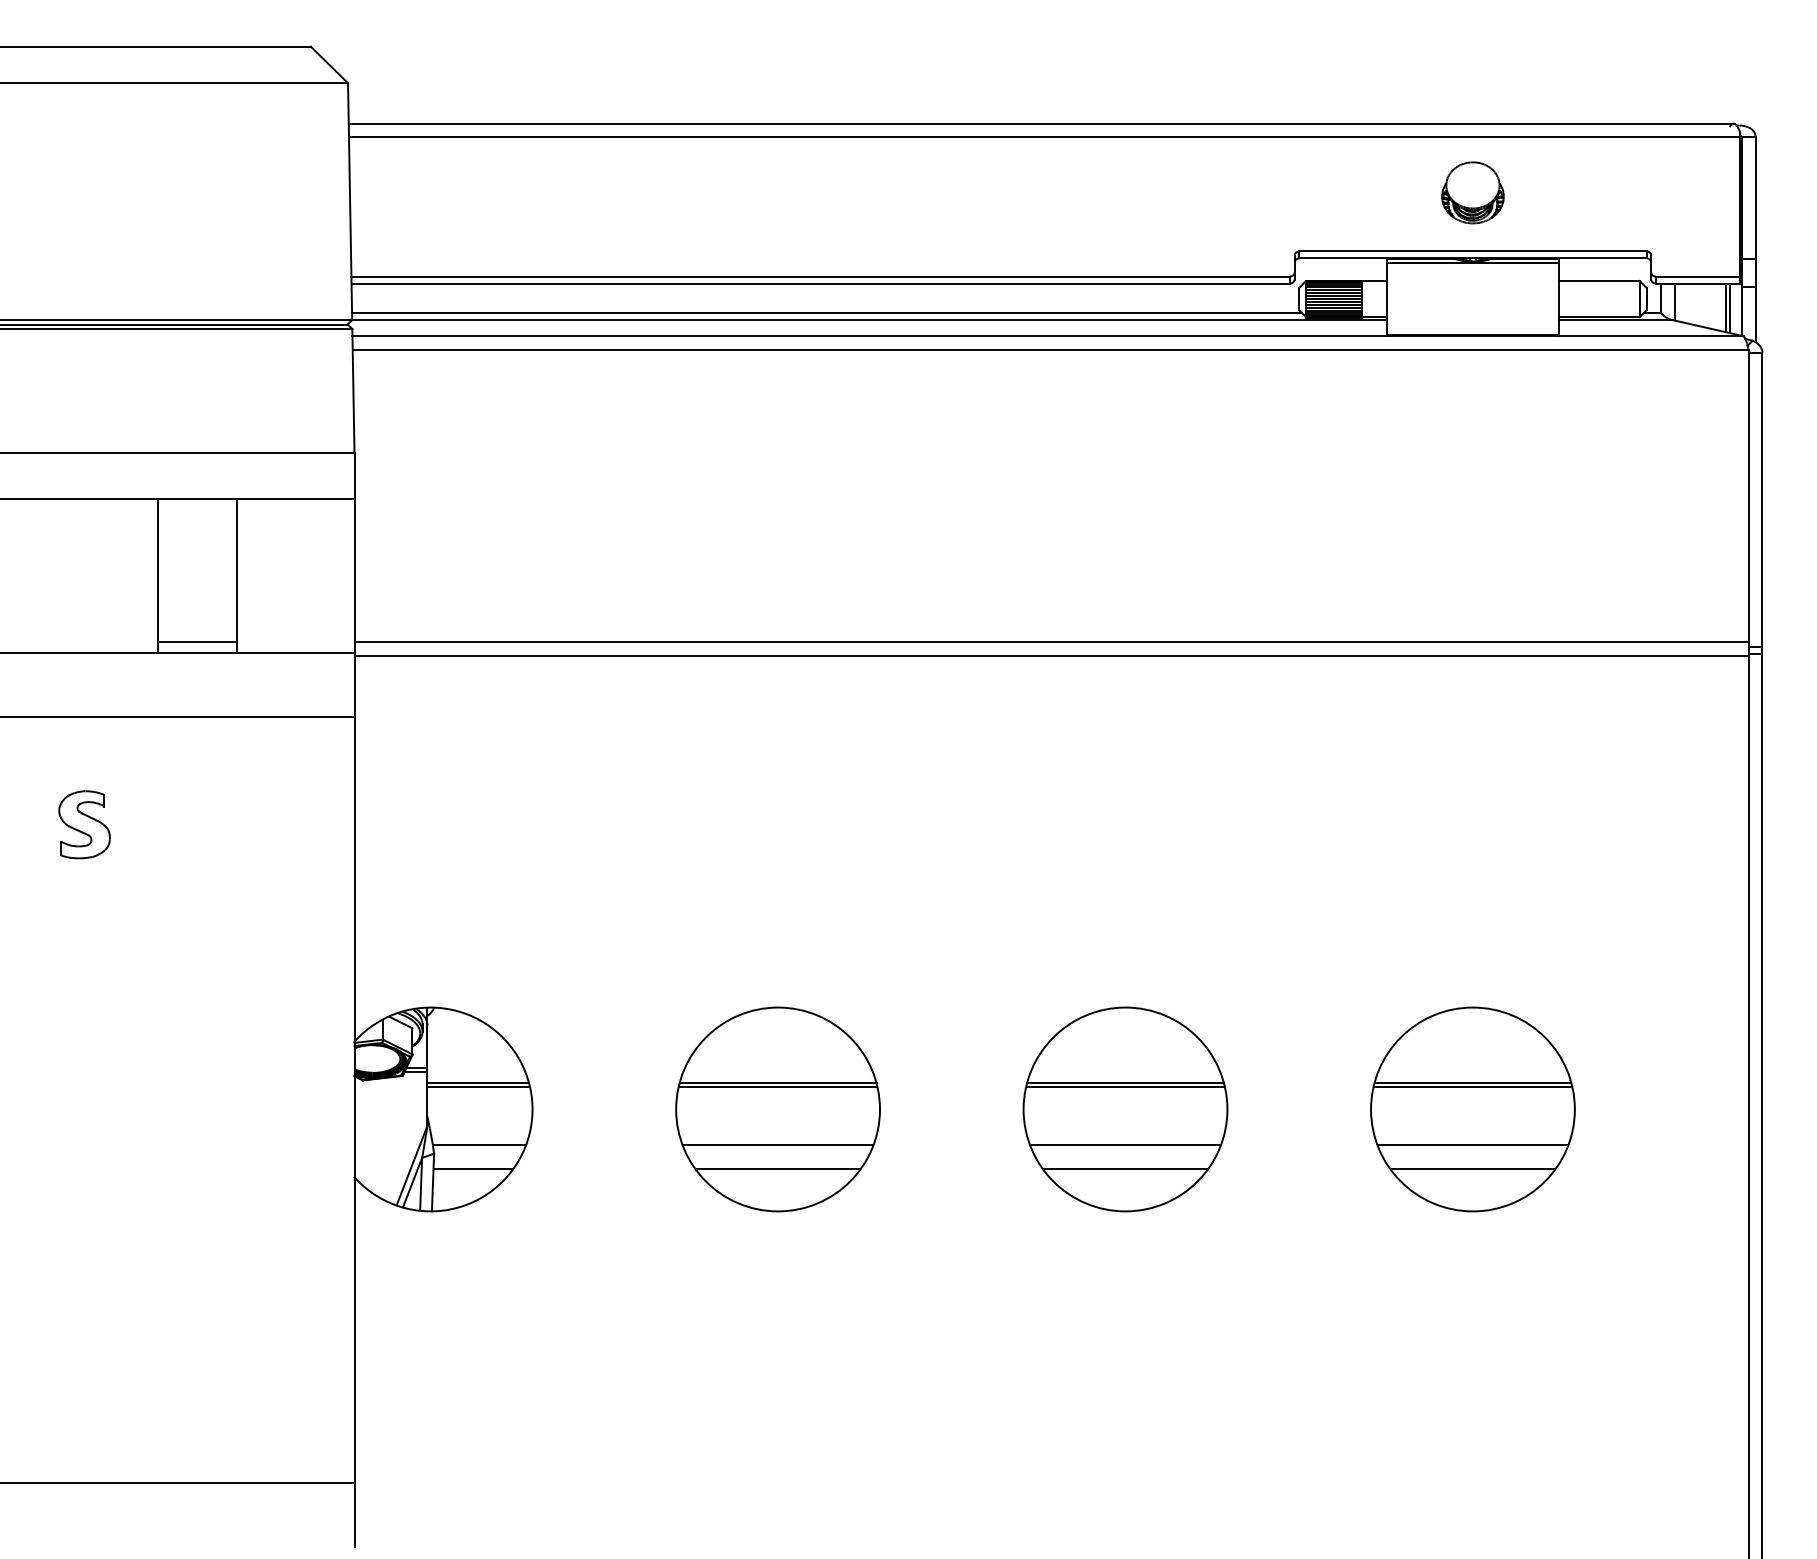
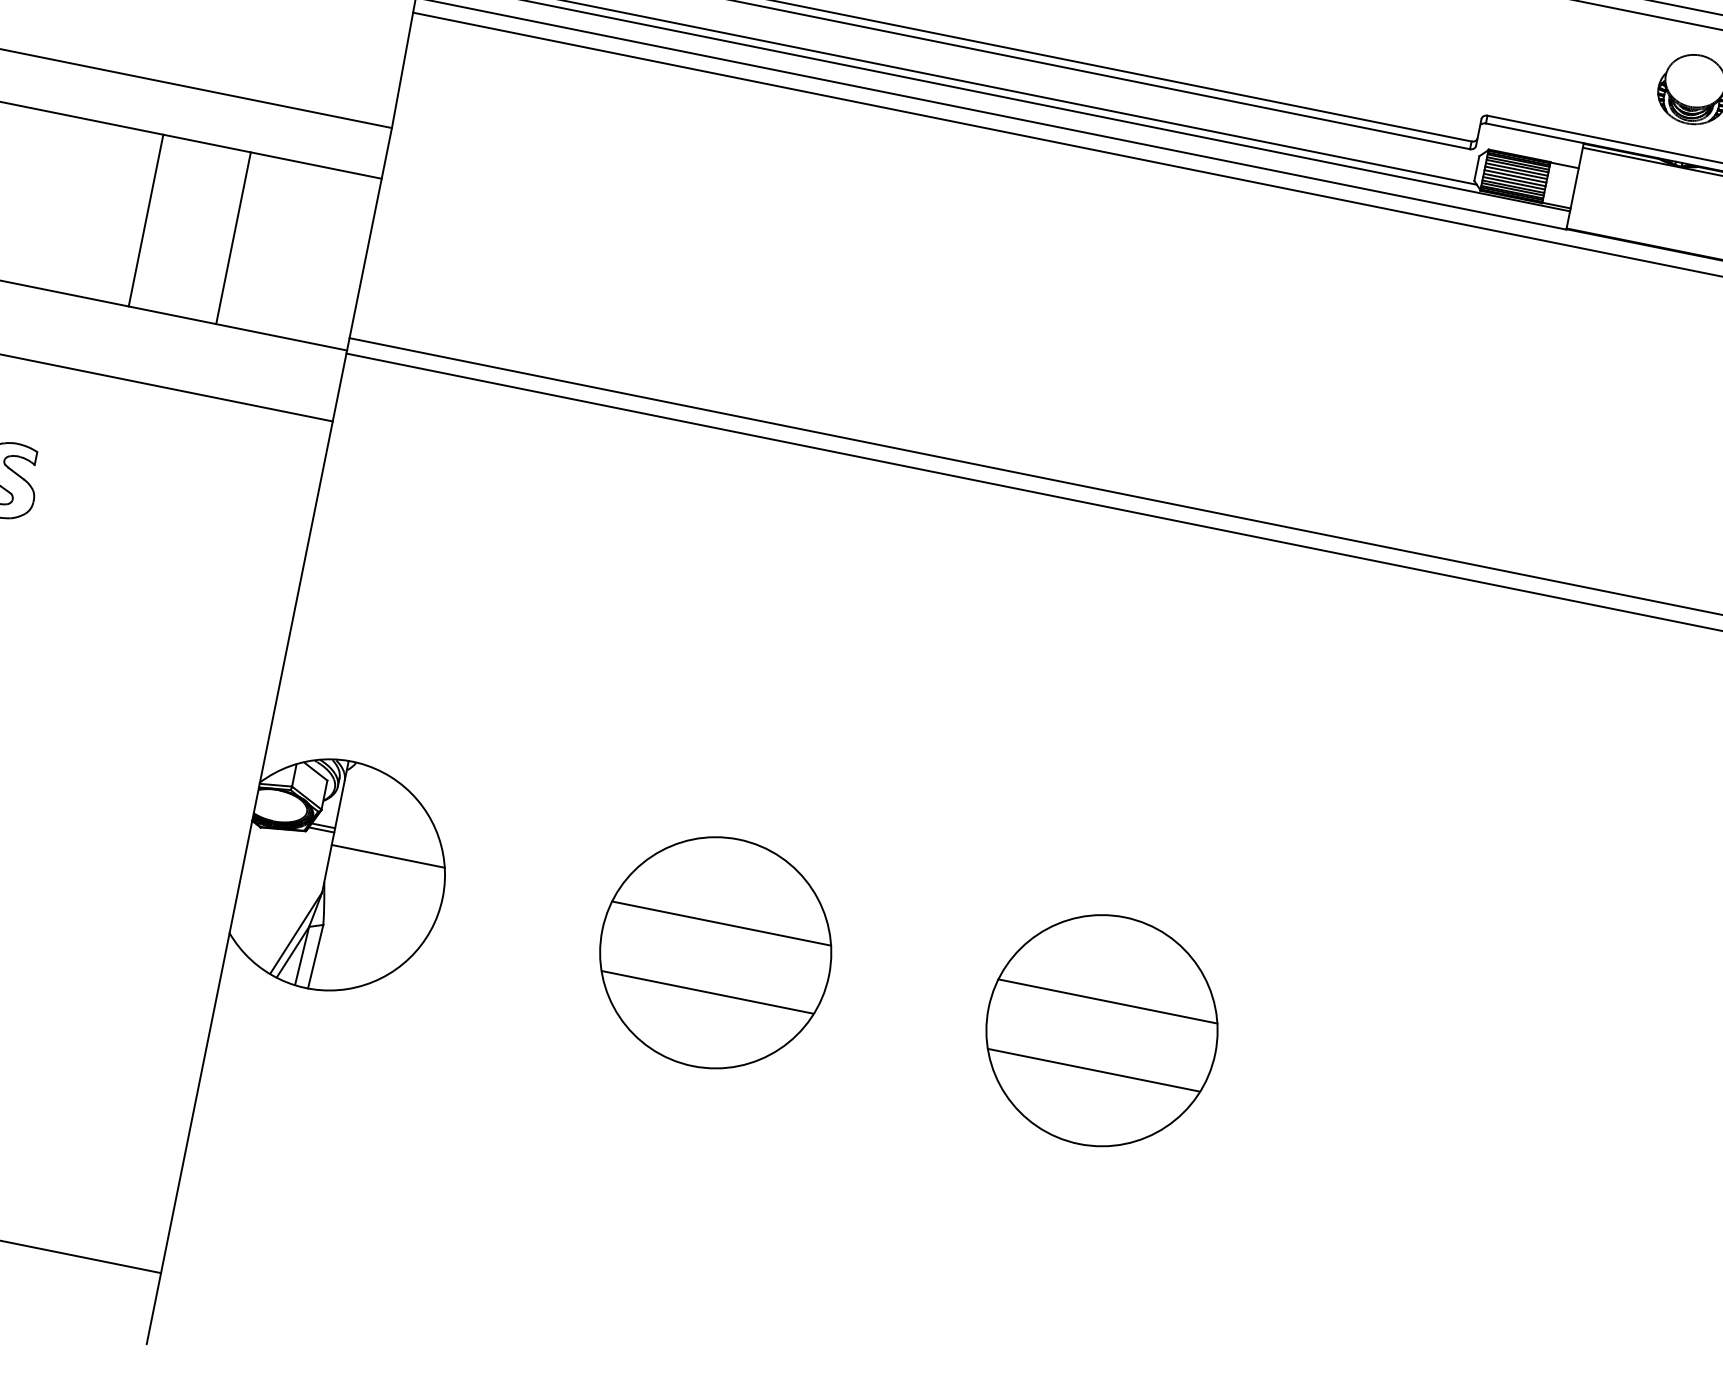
line: (197, 642) -> (174, 303), removed
line: (478, 1087) -> (387, 861), removed
line: (778, 1087) -> (721, 928), removed
line: (1125, 1087) -> (1106, 1006), removed
part: (1472, 1109) -> (1487, 1108), removed
line: (478, 1145) -> (374, 925), removed
line: (472, 1168) -> (362, 949), removed
line: (777, 1168) -> (701, 1018), removed
line: (1125, 1168) -> (1088, 1096), removed

